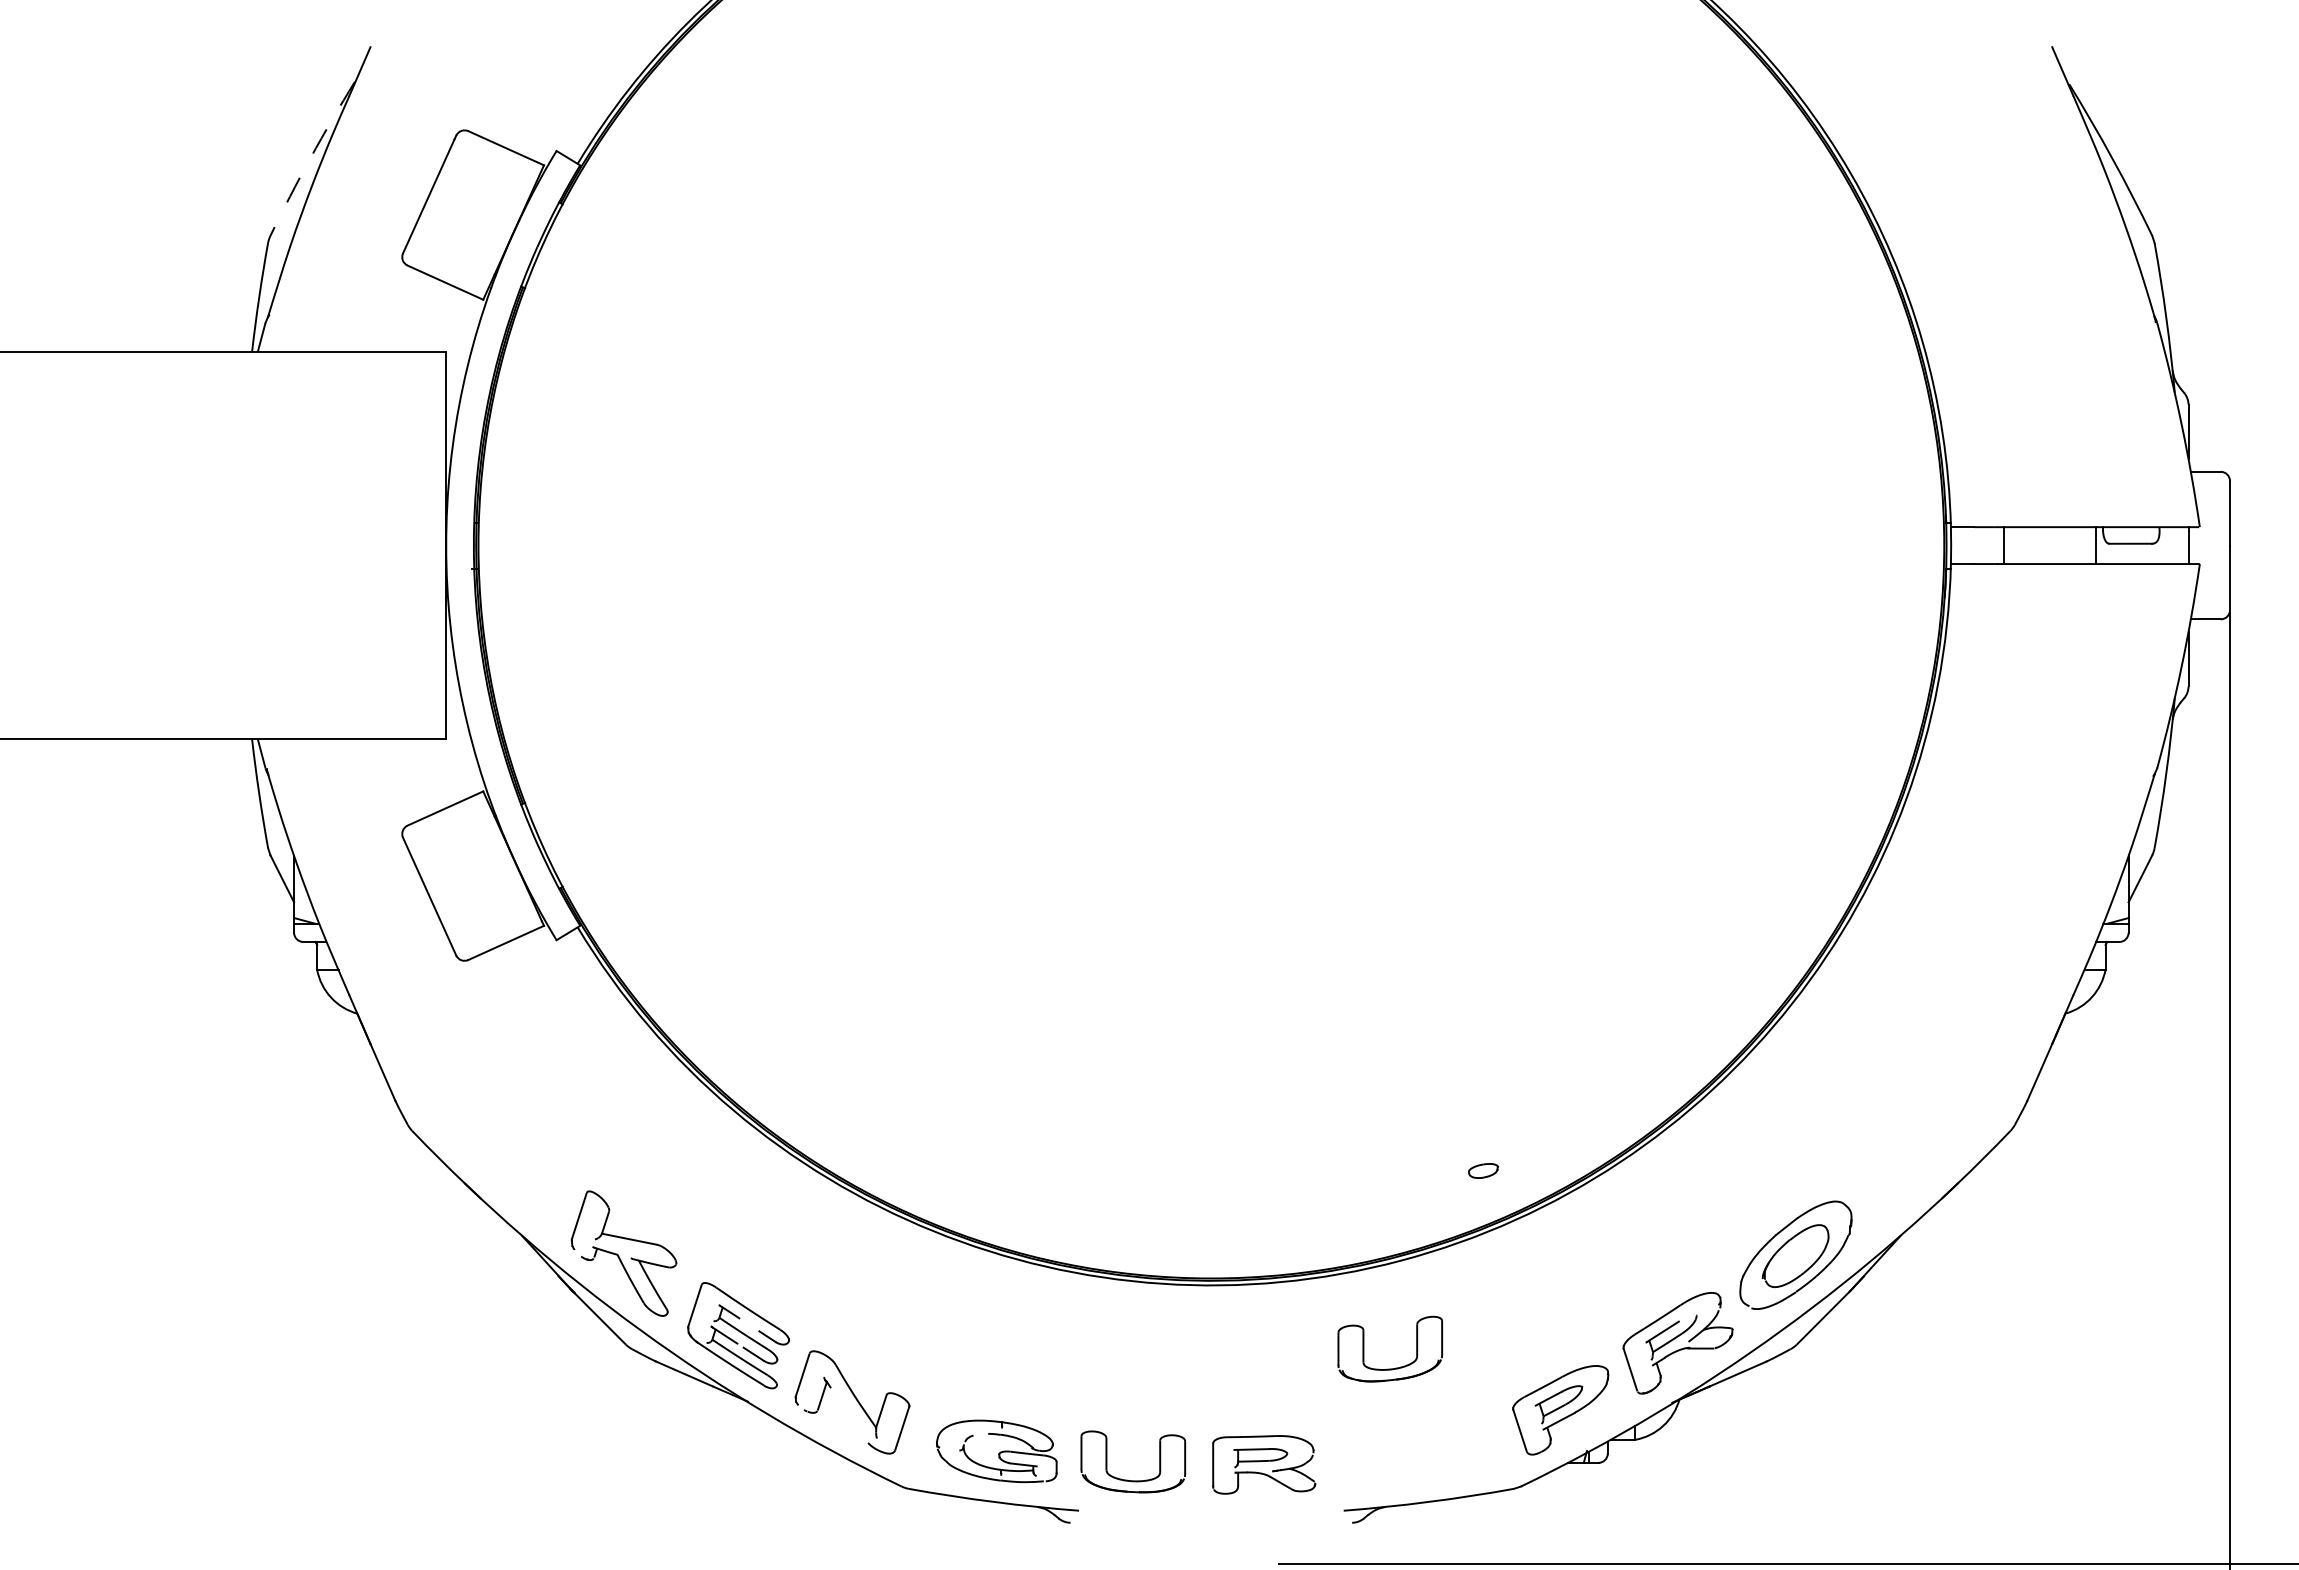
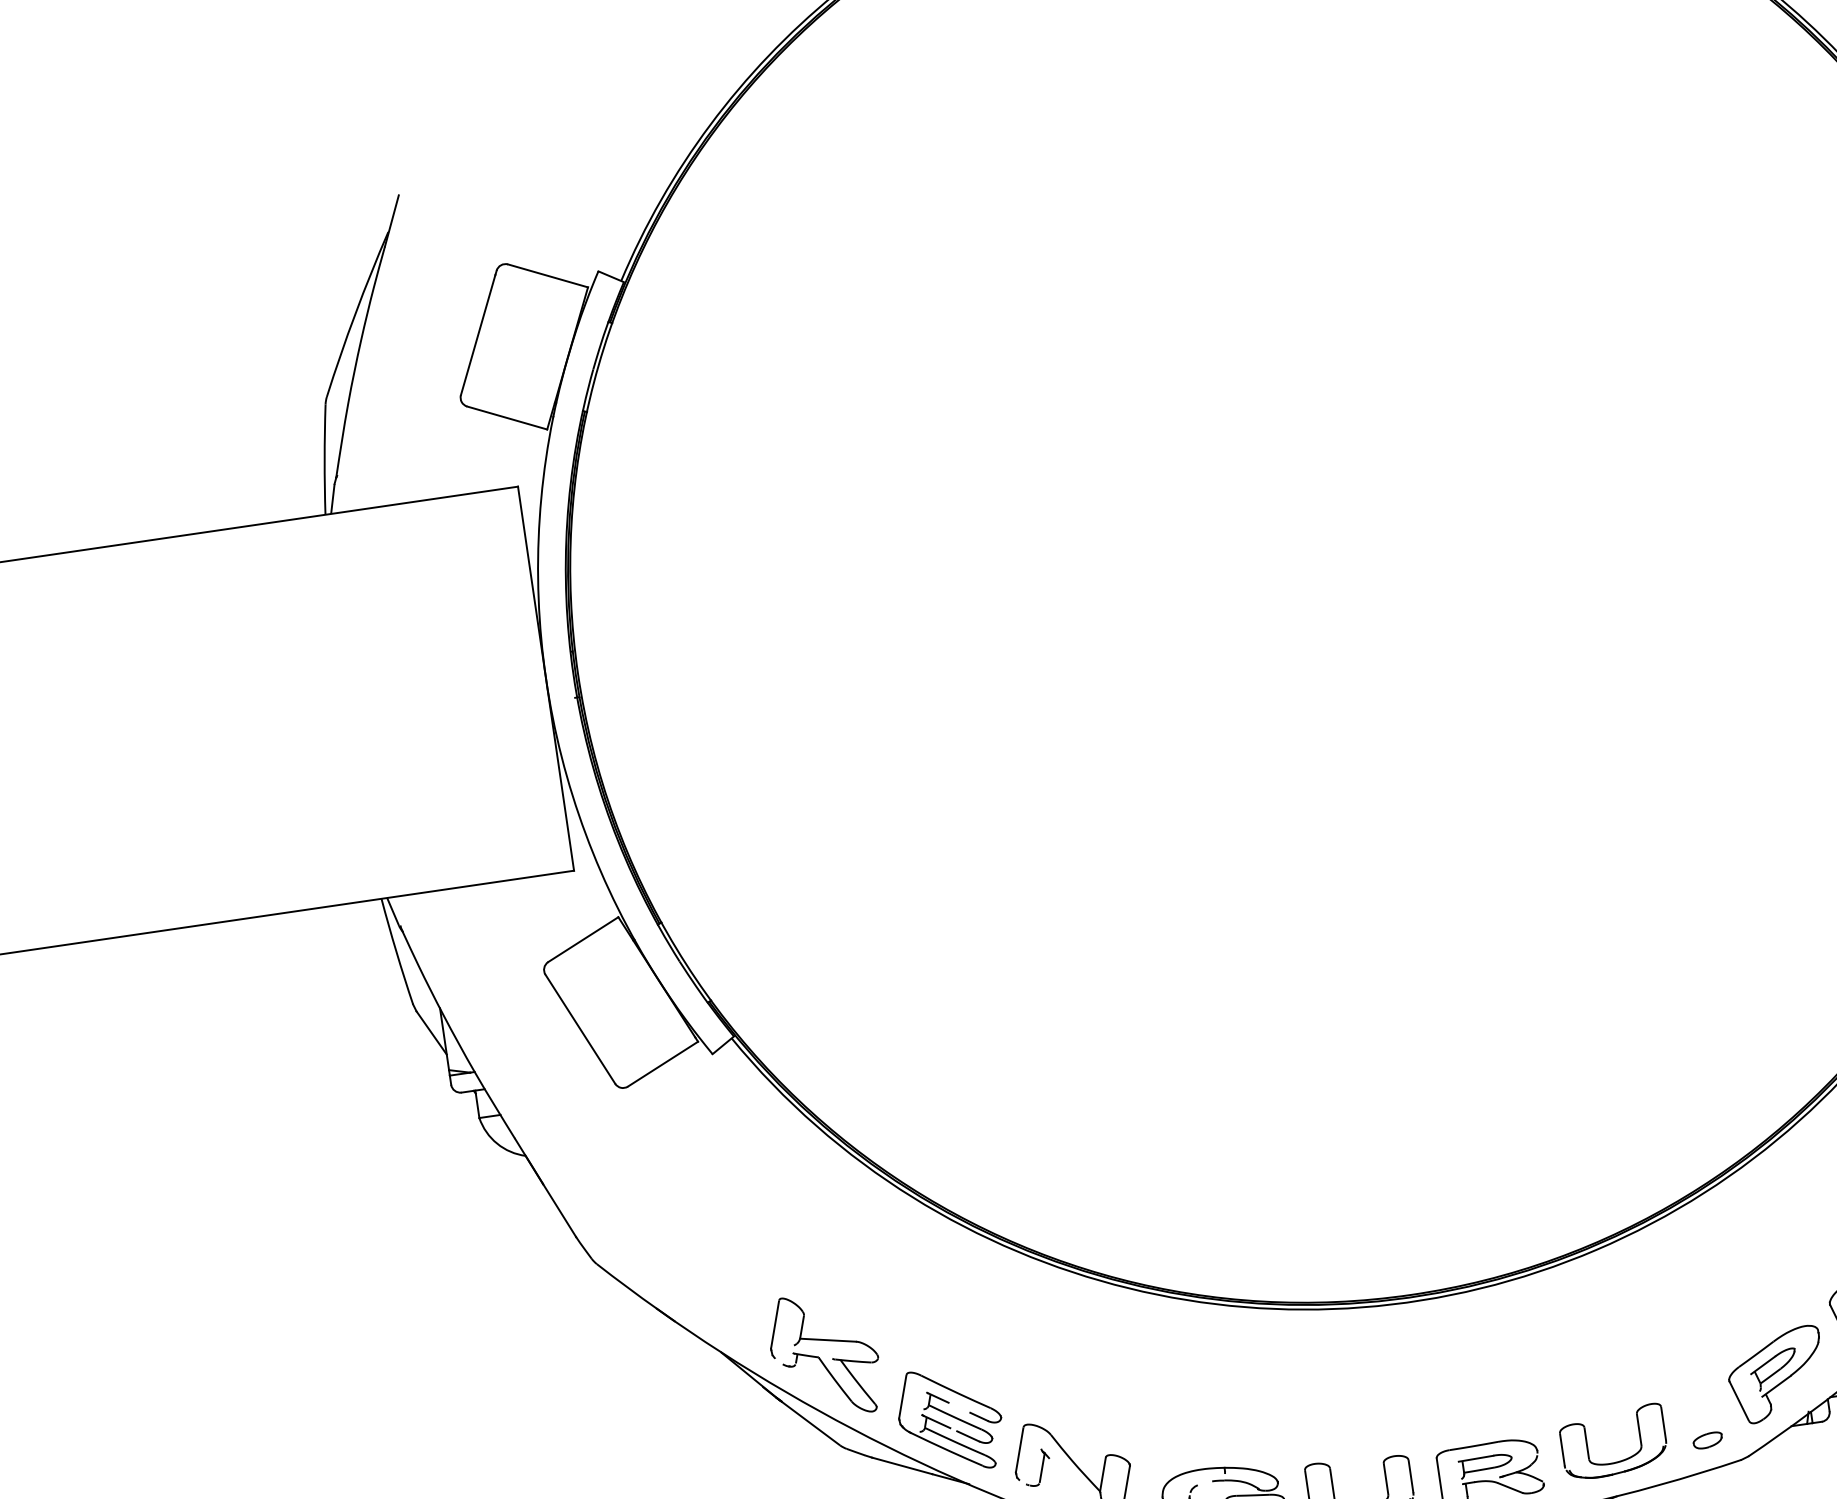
arc: (310, 157) -> (355, 313), dashed -> solid
part: (1483, 1170) -> (1707, 1440), moved
part: (1395, 1367) -> (1621, 1459), moved

